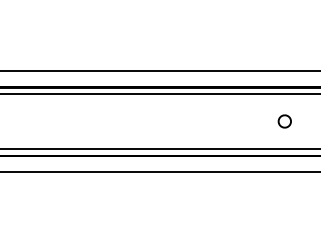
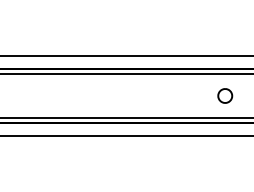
part: (285, 120) -> (225, 95), size x1.43

